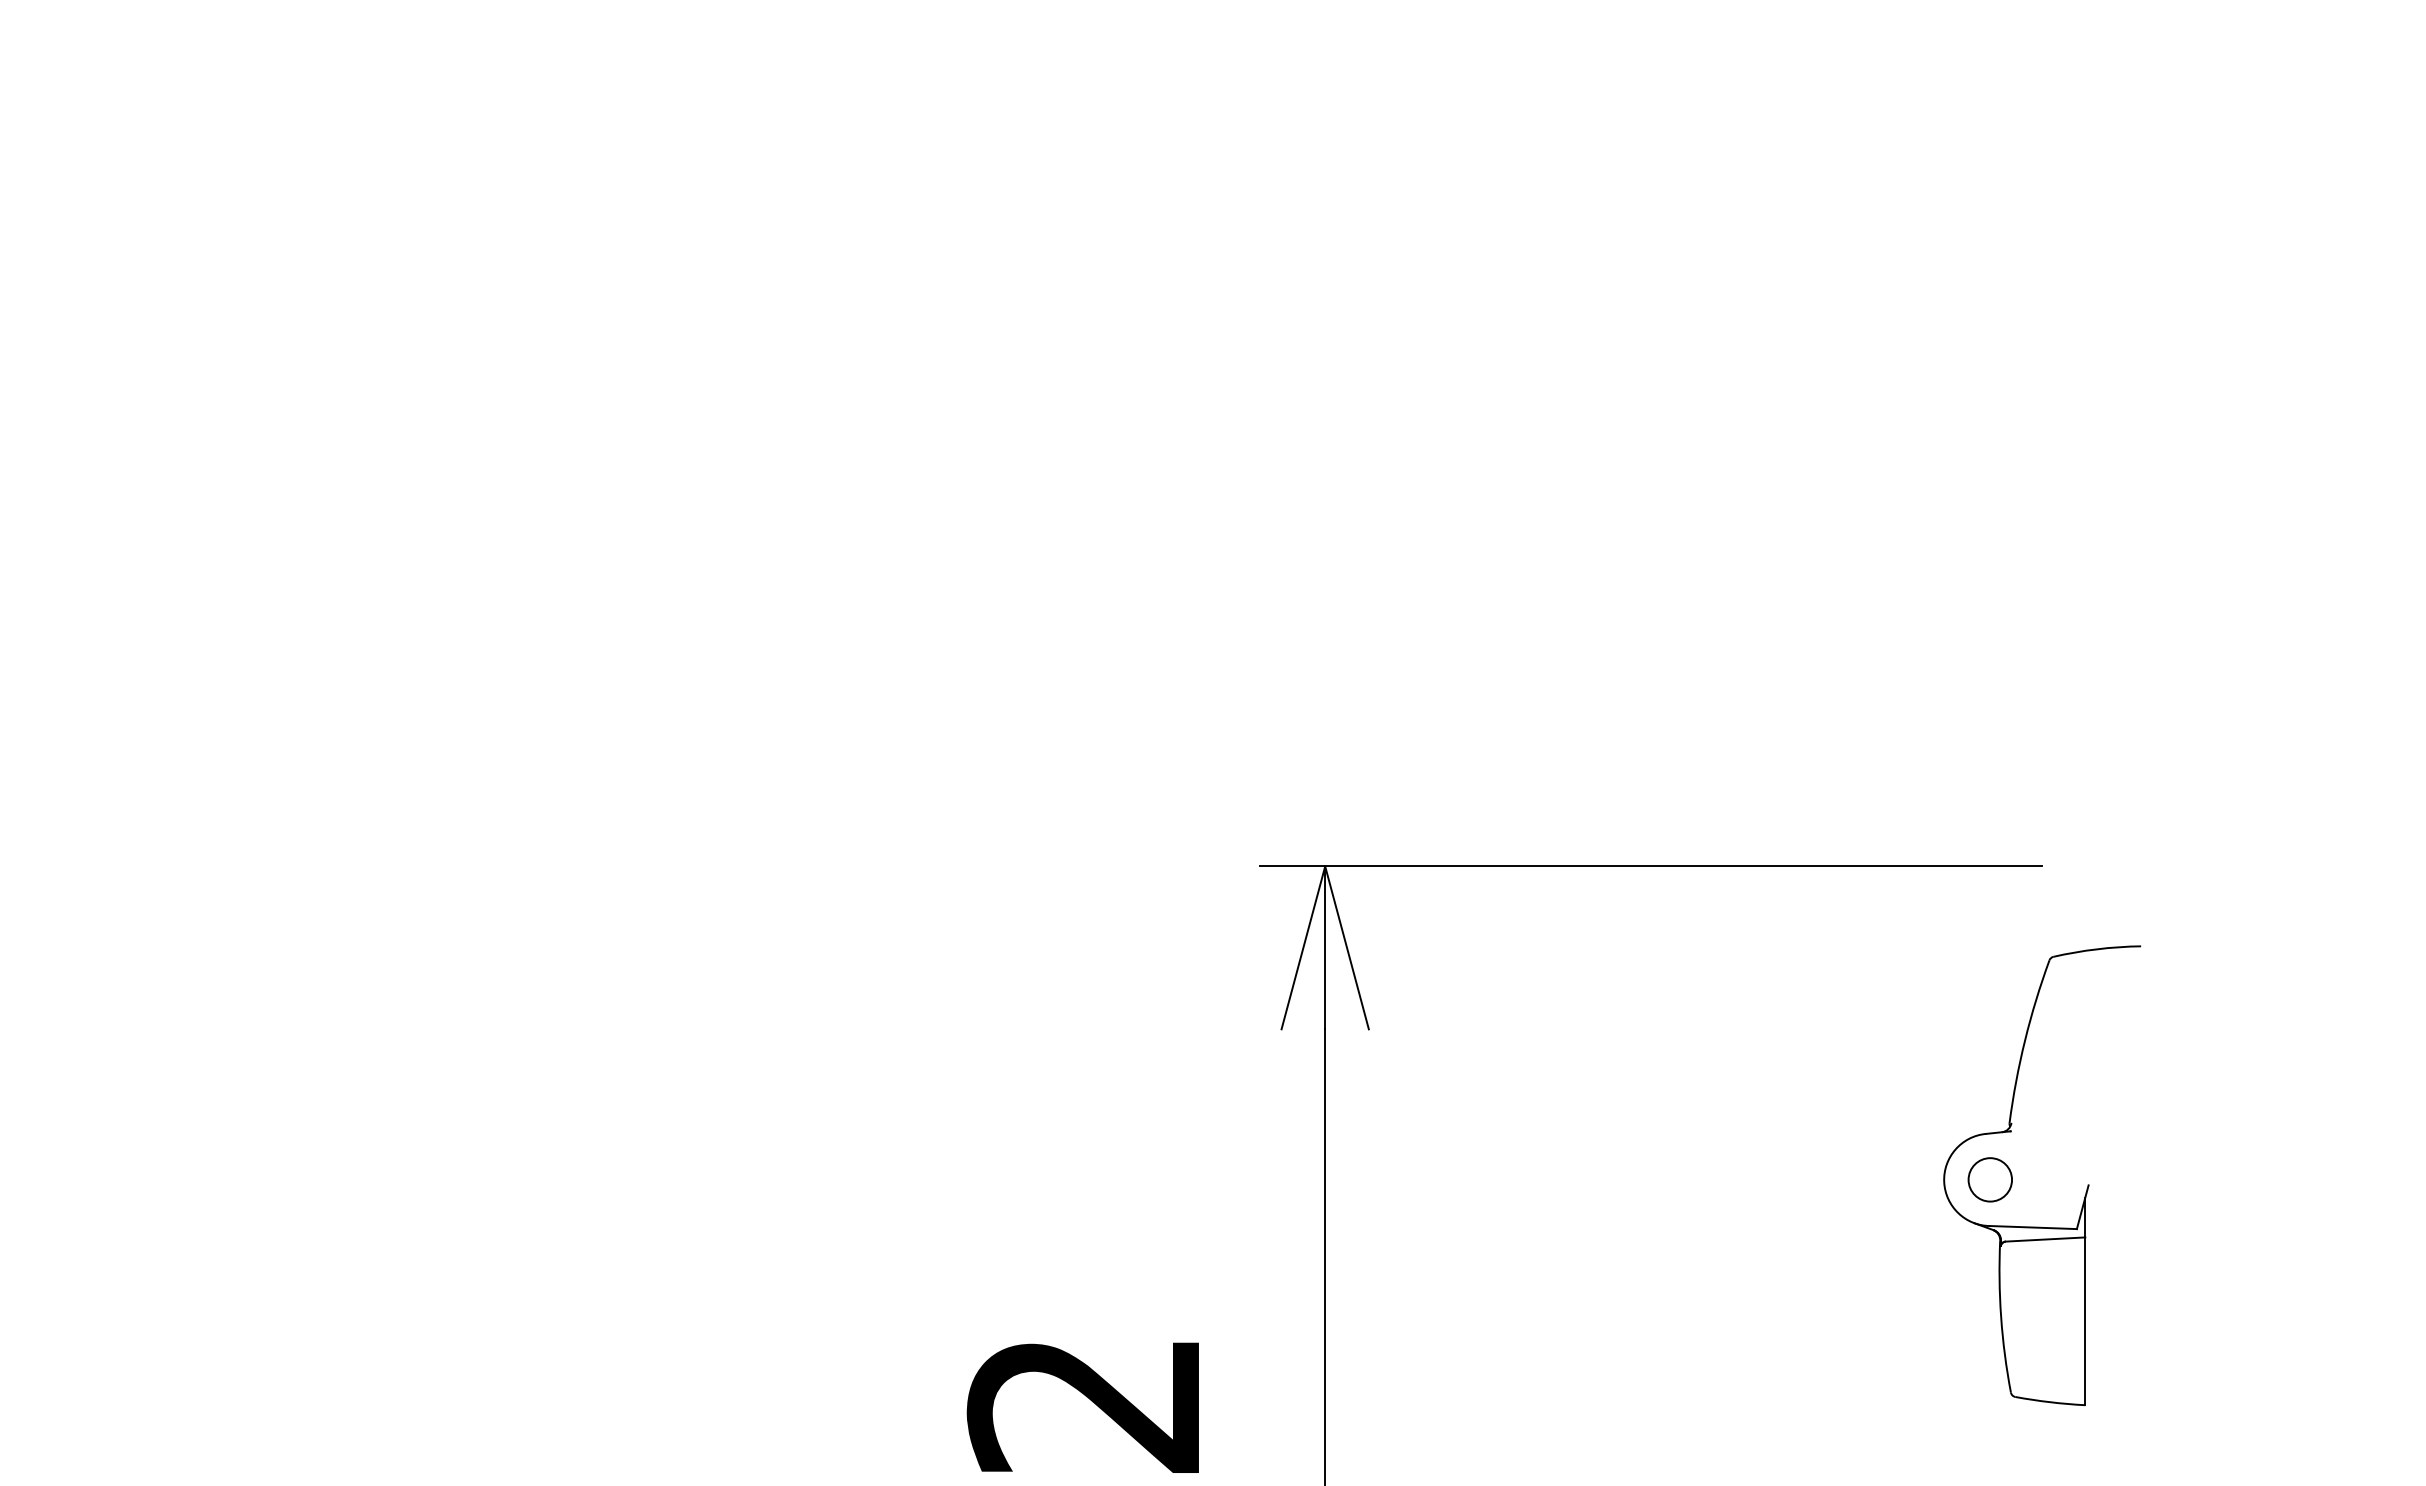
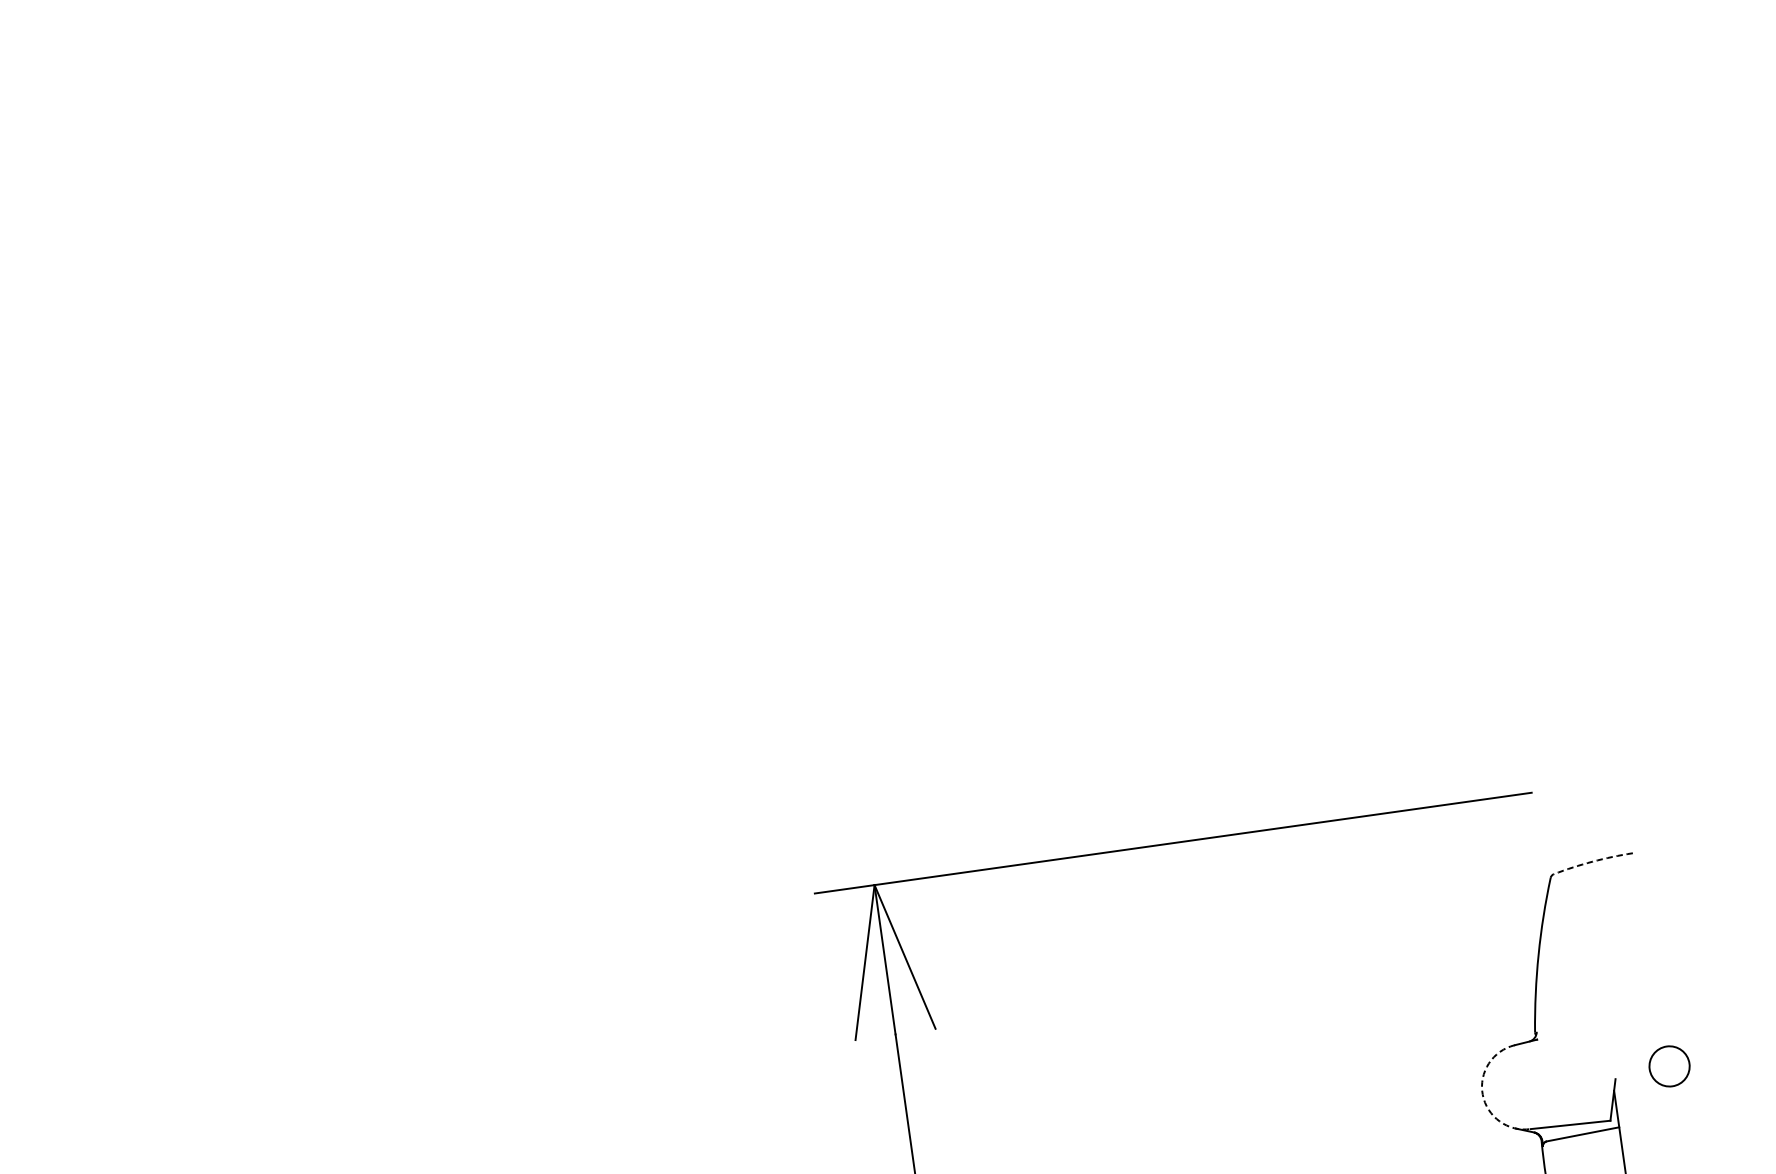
arc: (2096, 949) -> (1592, 861), solid -> dashed
circle: (1989, 1179) -> (1668, 1066), moved
arc: (1944, 1181) -> (1482, 1094), solid -> dashed

